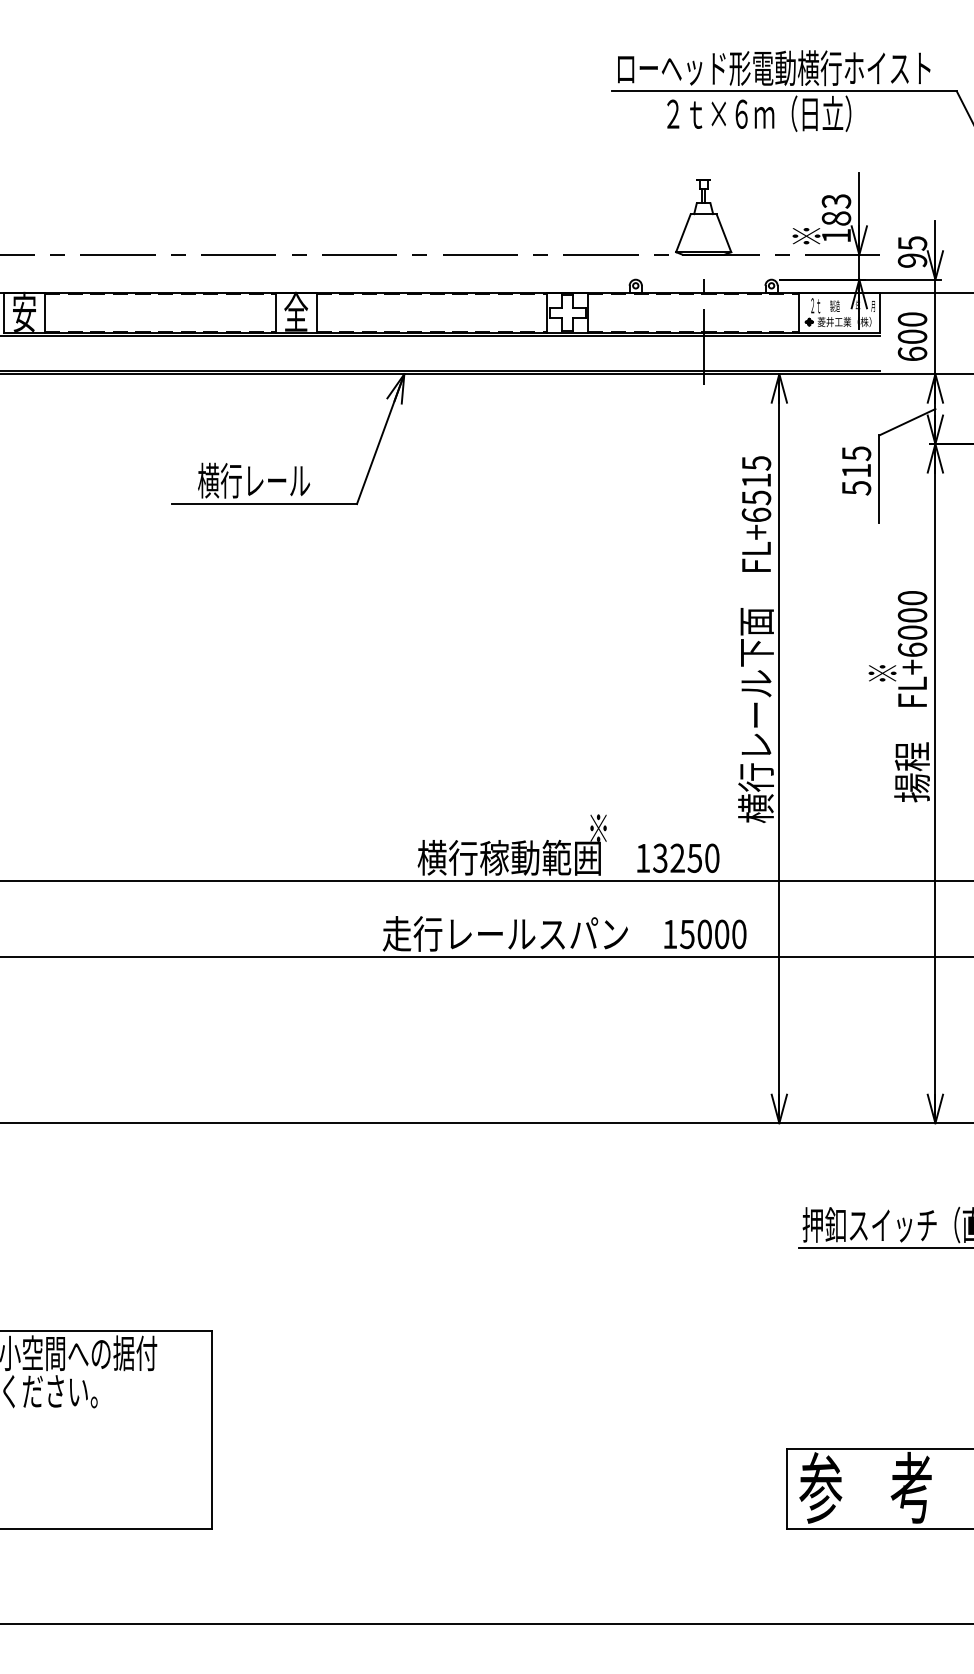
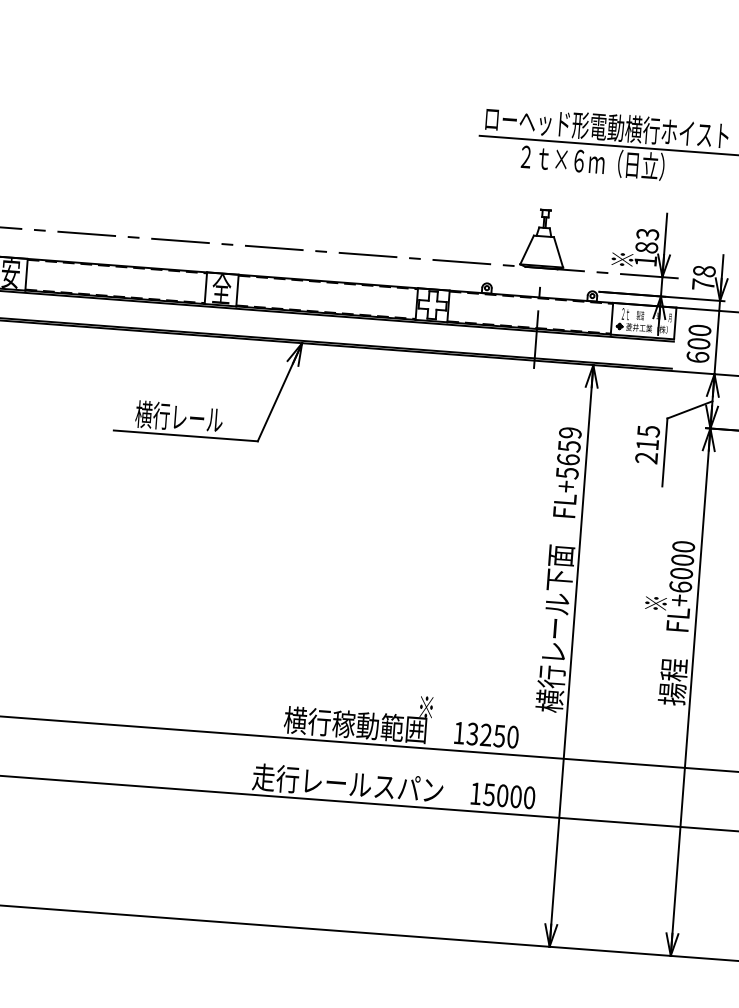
text: (912, 251) -> (703, 277), 95 -> 78
text: (856, 488) -> (646, 458), 515 -> 215
text: (756, 489) -> (568, 453), FL+6515 -> FL+5659

